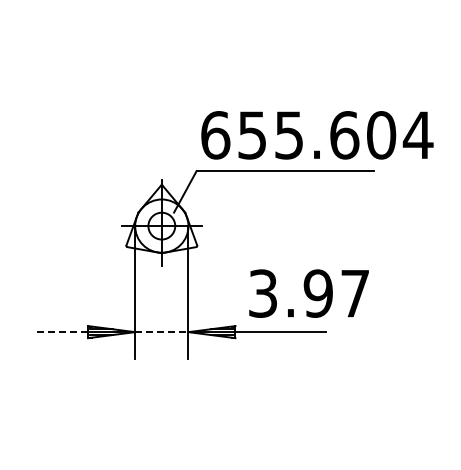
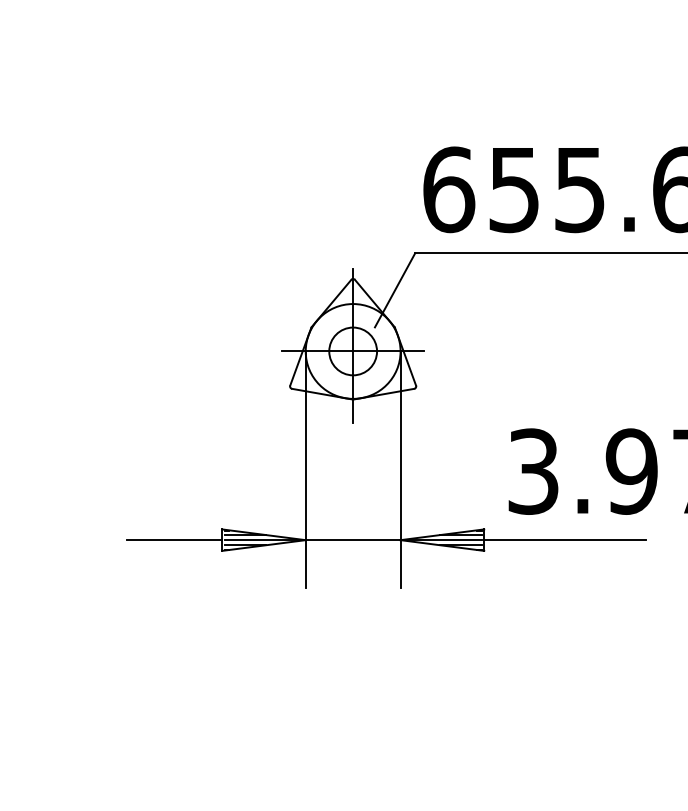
line: (61, 332) -> (174, 540), dashed -> solid
line: (161, 332) -> (352, 540), dashed -> solid

